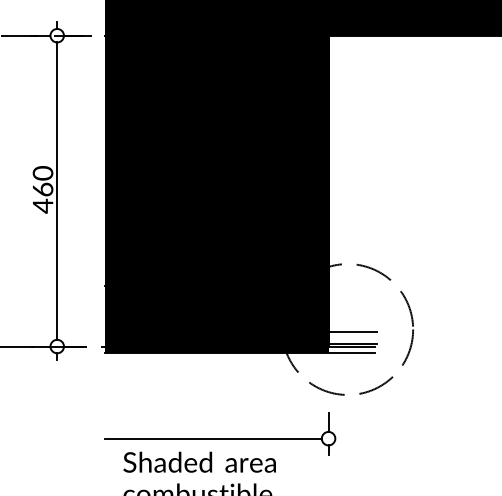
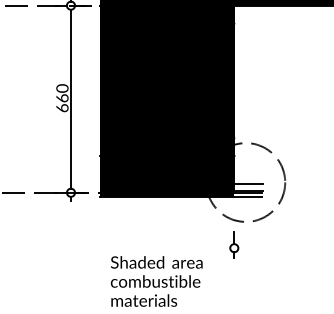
text: (43, 204) -> (62, 107), 460 -> 660
line: (212, 439) -> (164, 248), removed

